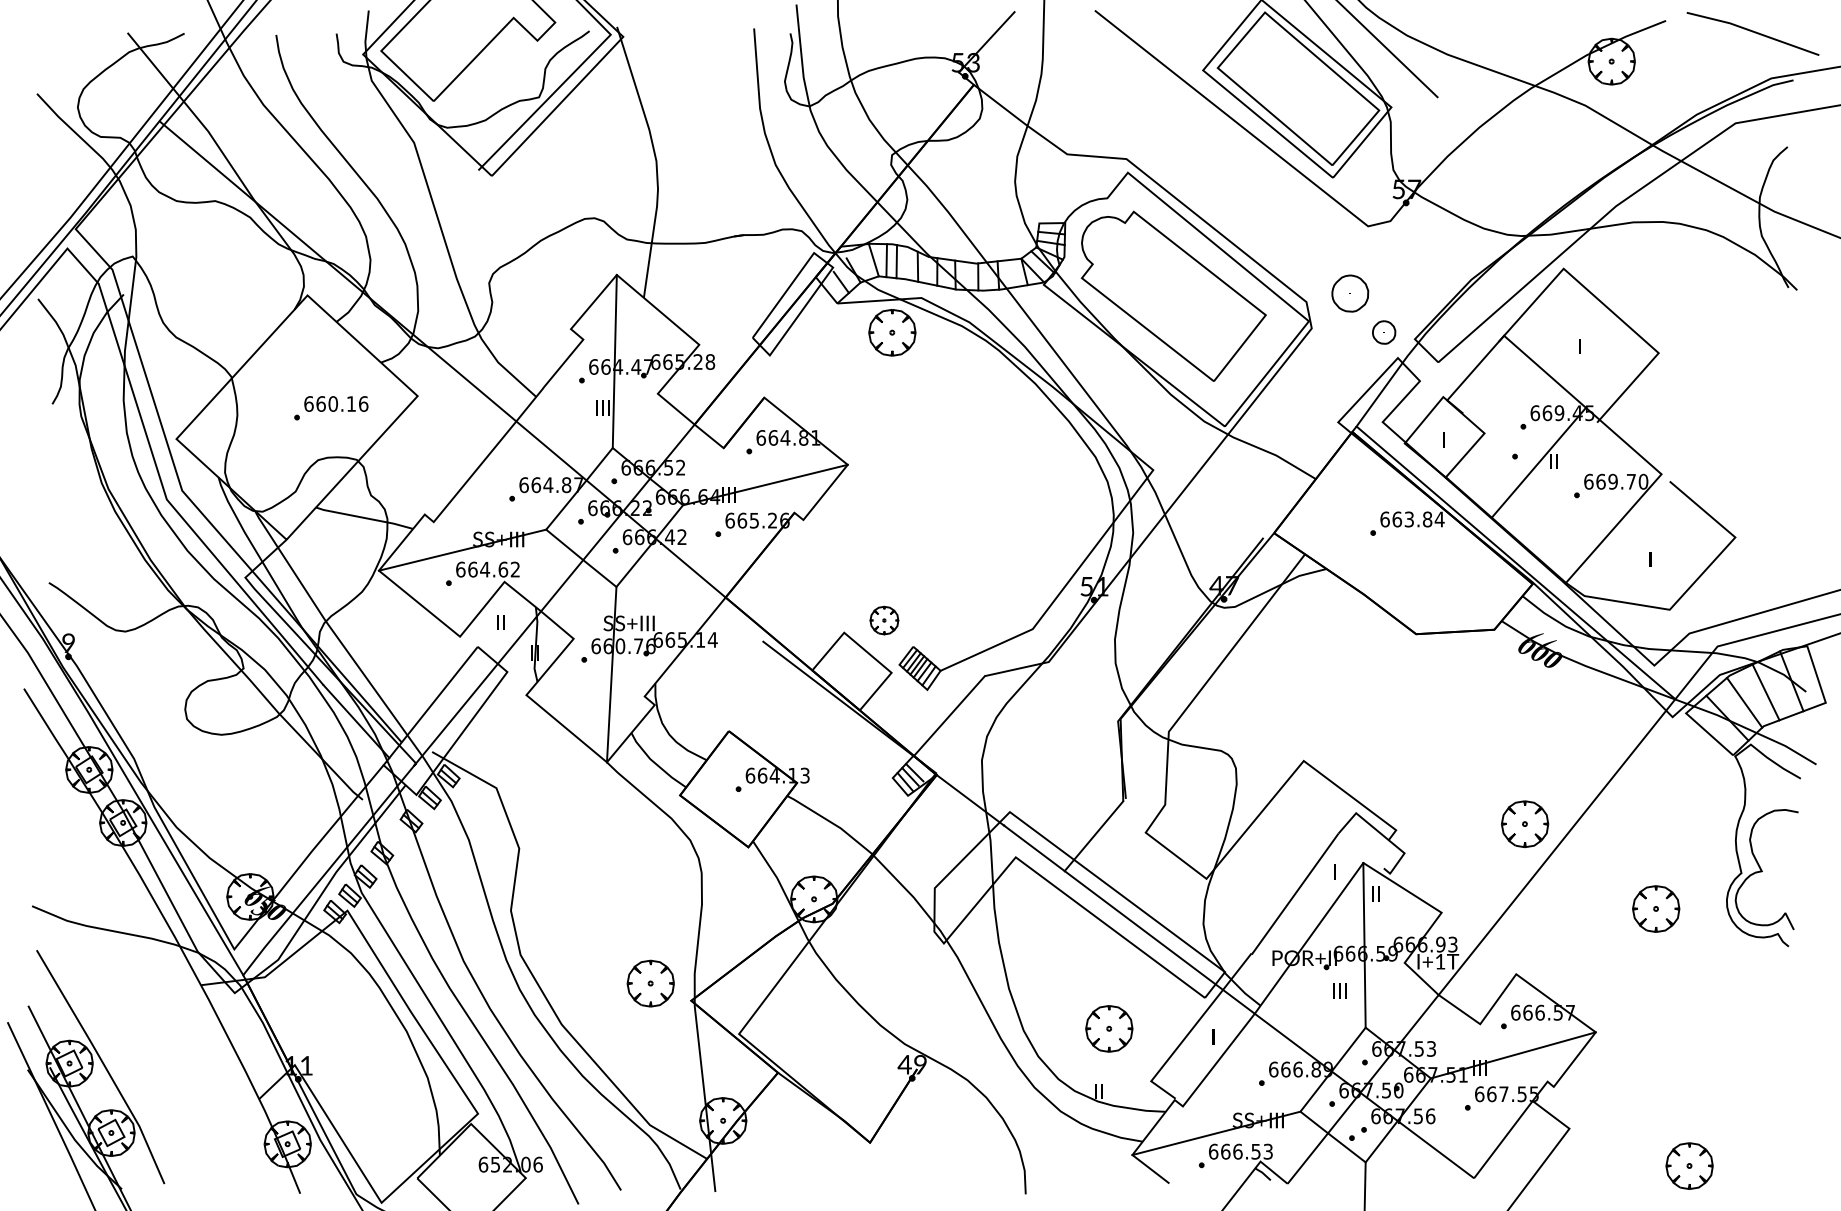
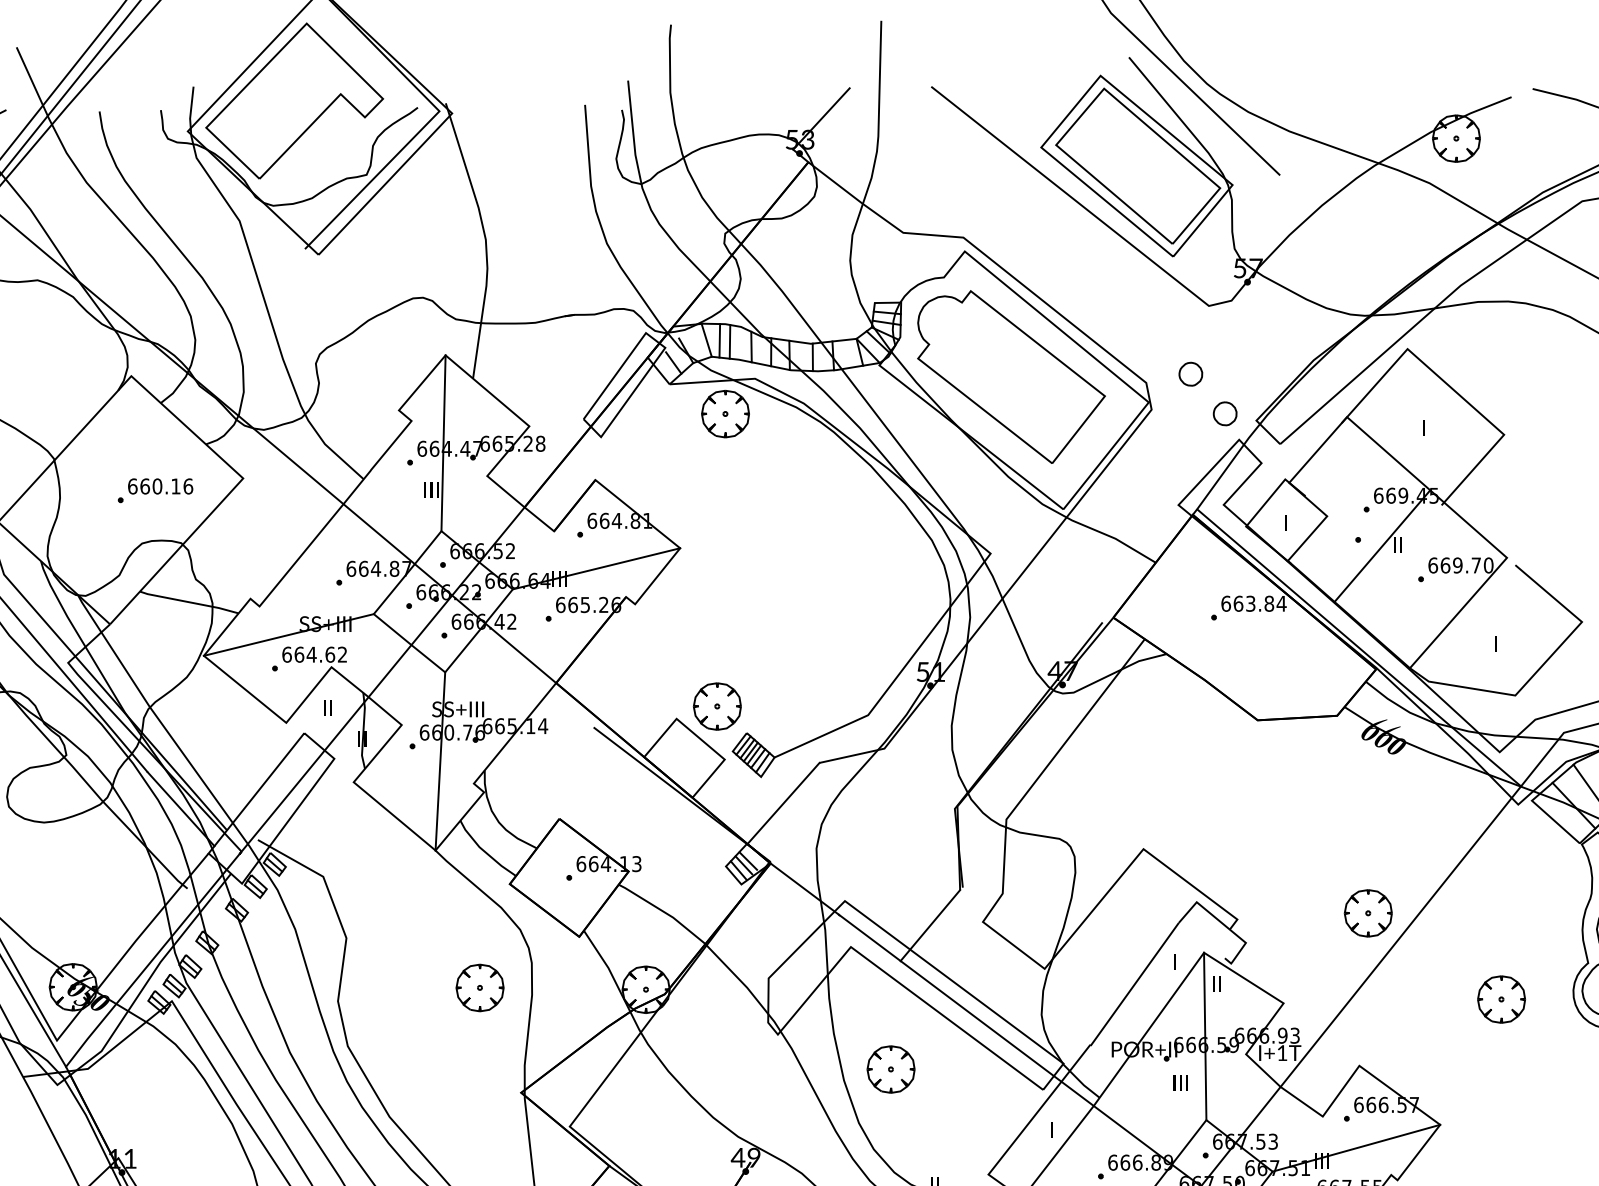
part: (1350, 293) -> (1190, 374), size x0.62
part: (884, 620) -> (717, 706), size x1.67
part: (650, 983) -> (479, 987), moved
part: (1109, 1028) -> (891, 1069), moved

